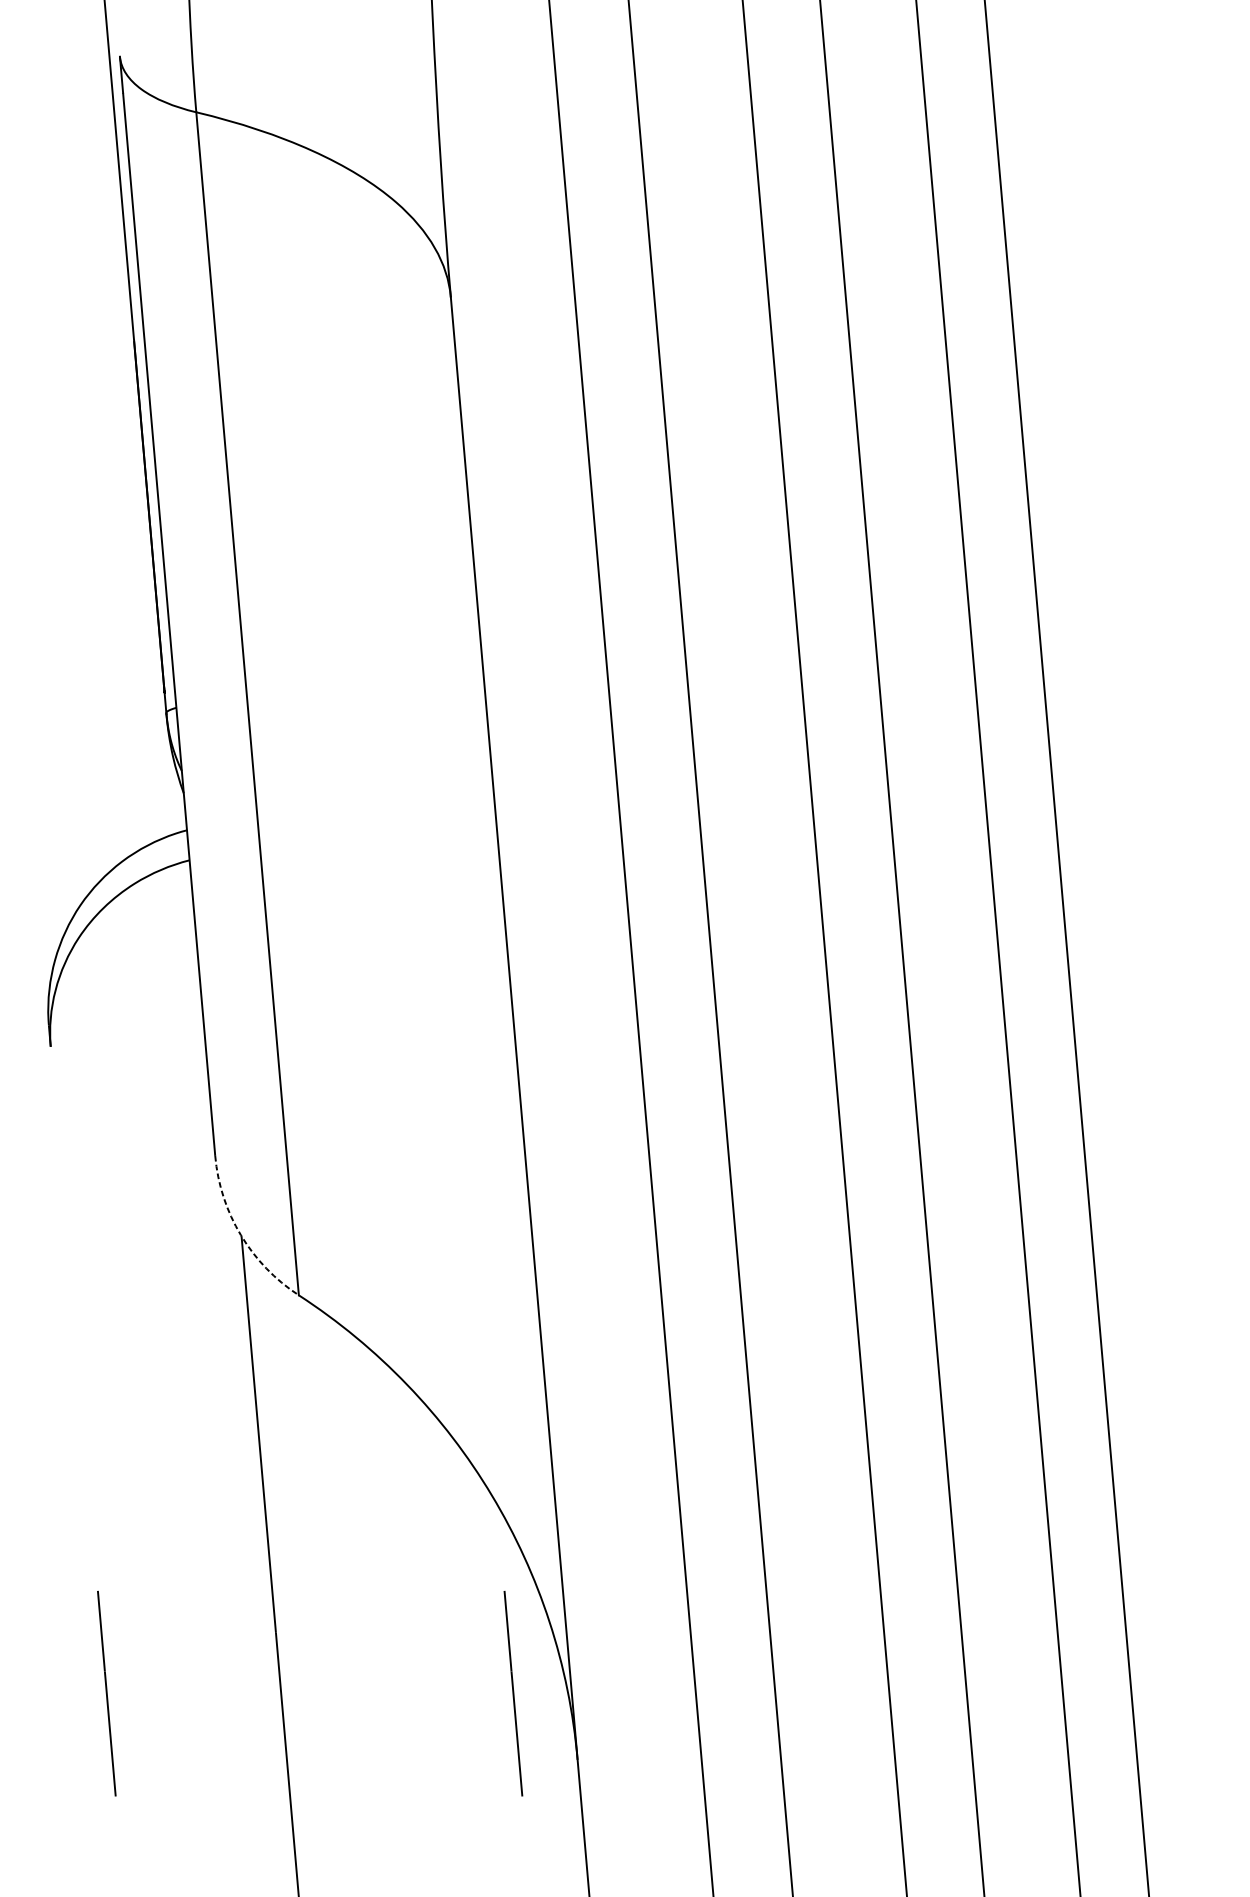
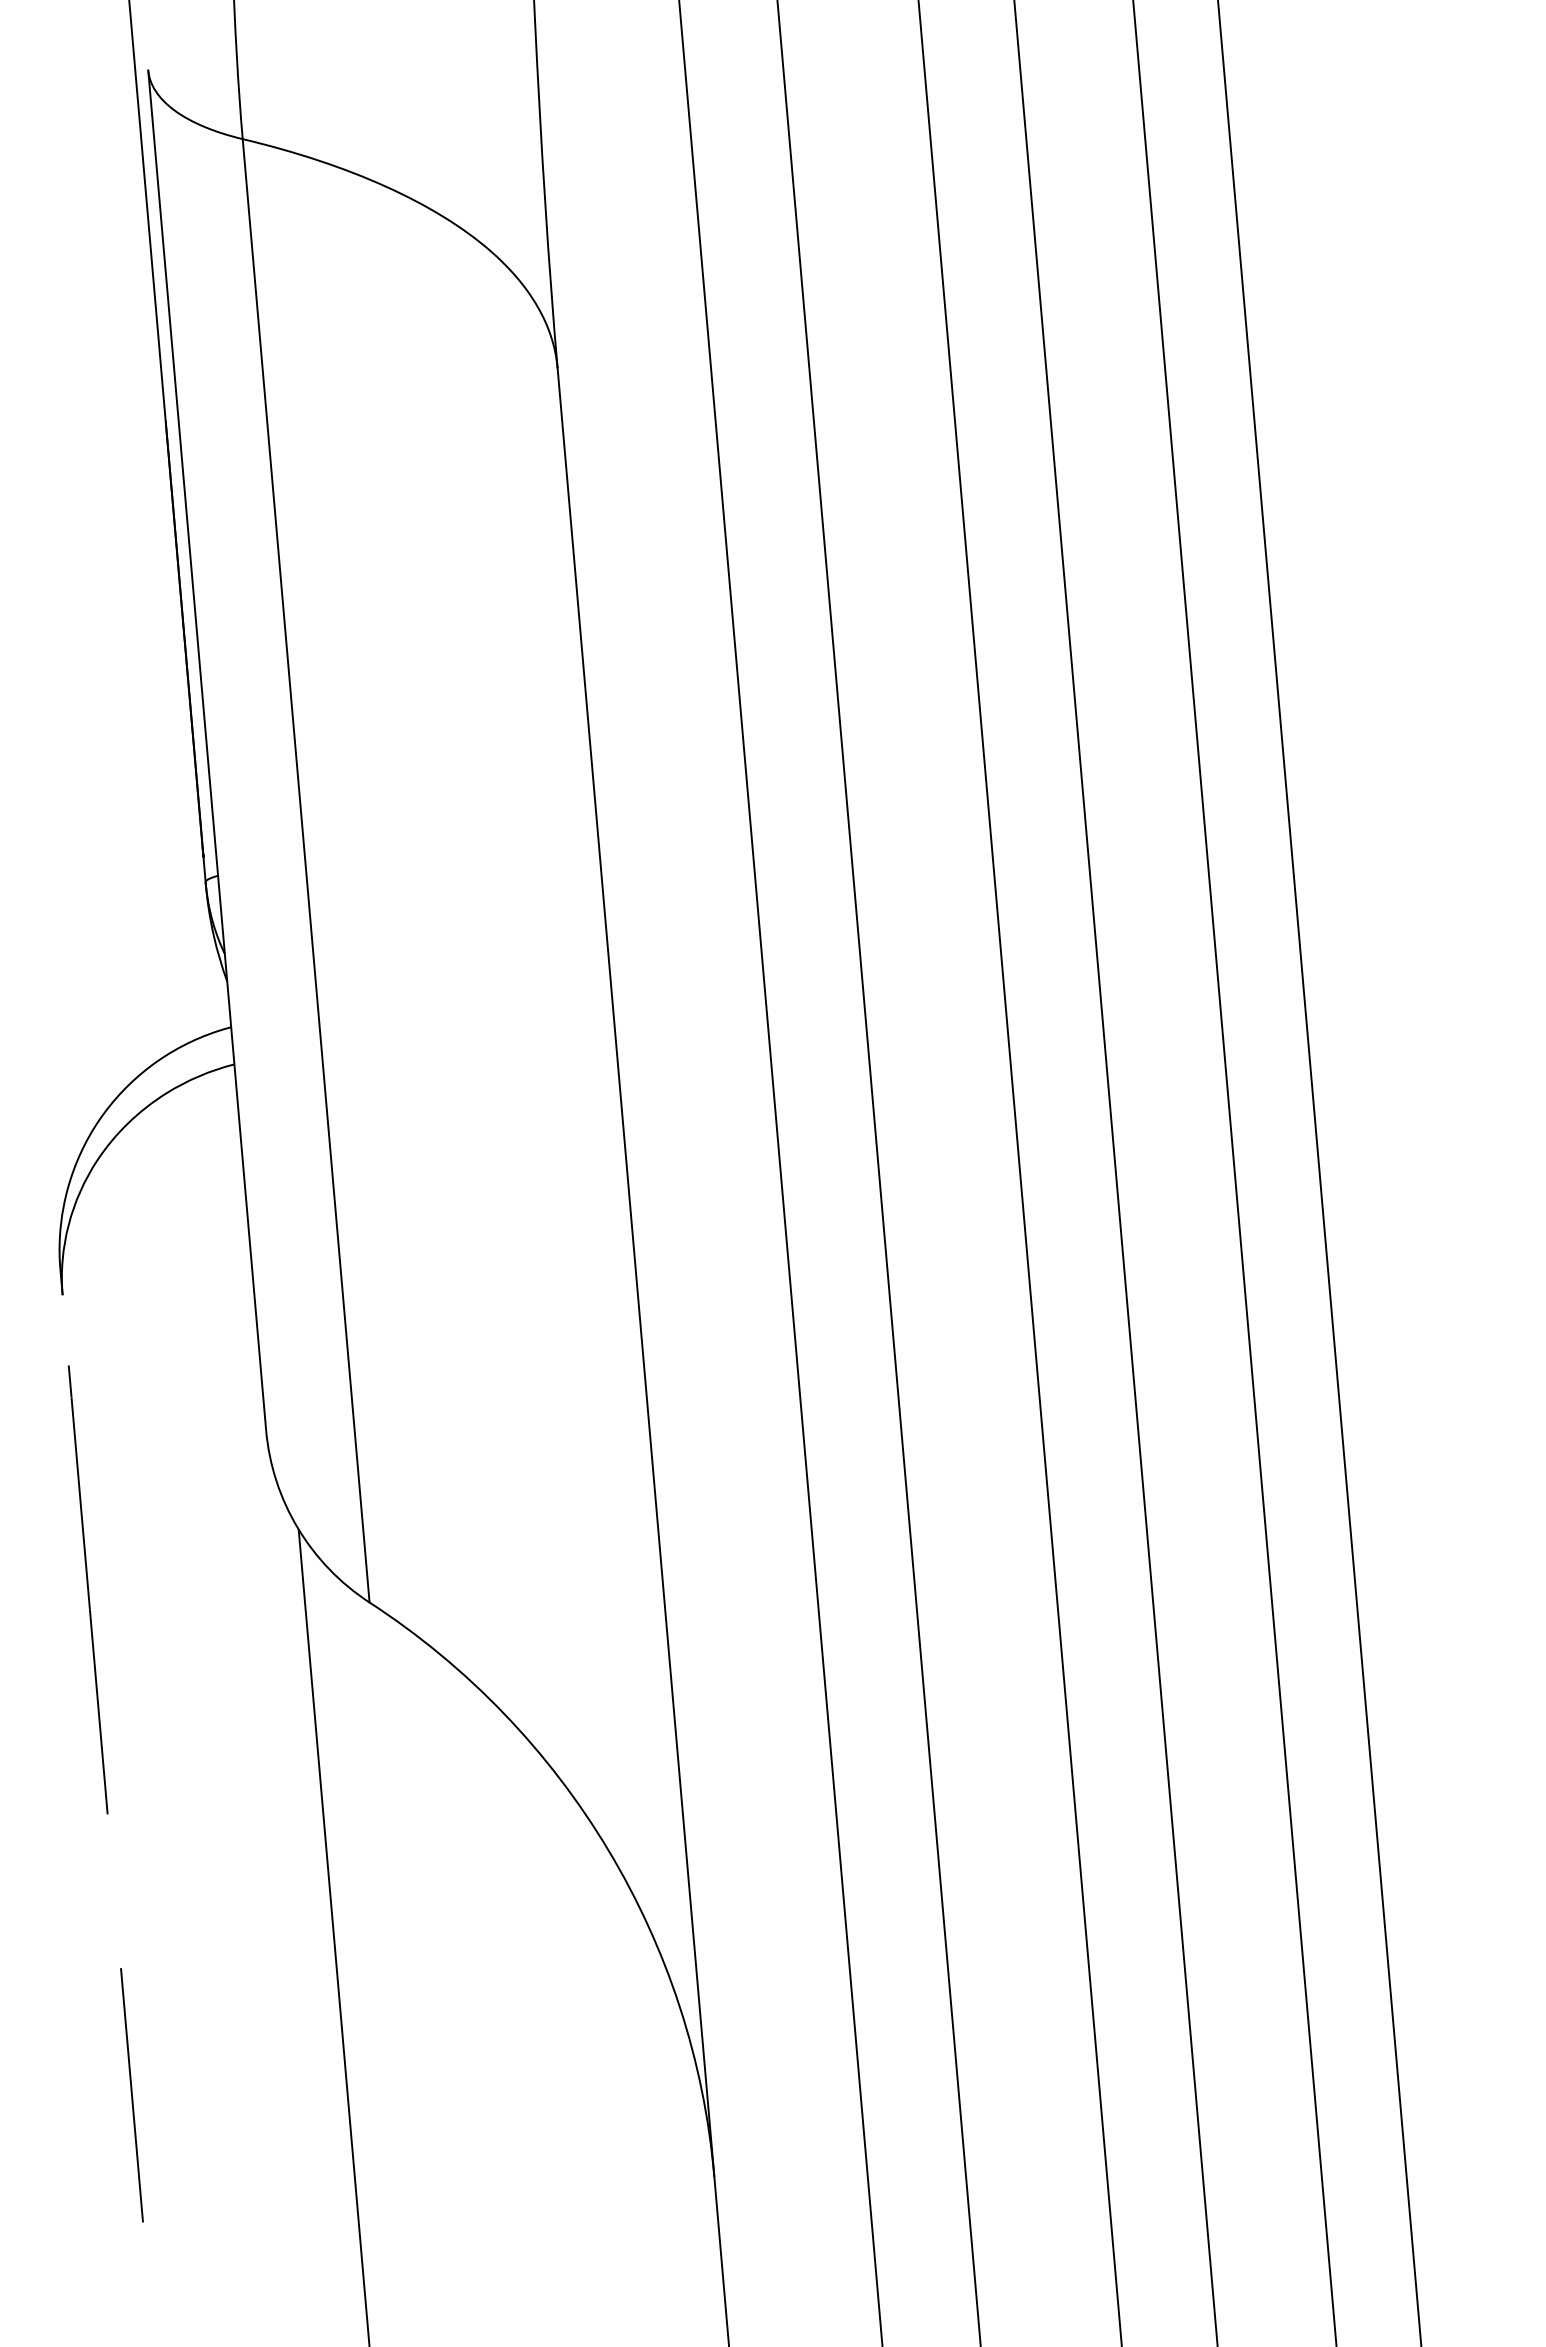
arc: (240, 1235) -> (297, 1528), dashed -> solid
line: (71, 1284) -> (88, 1589), added
line: (513, 1693) -> (634, 2095), removed

